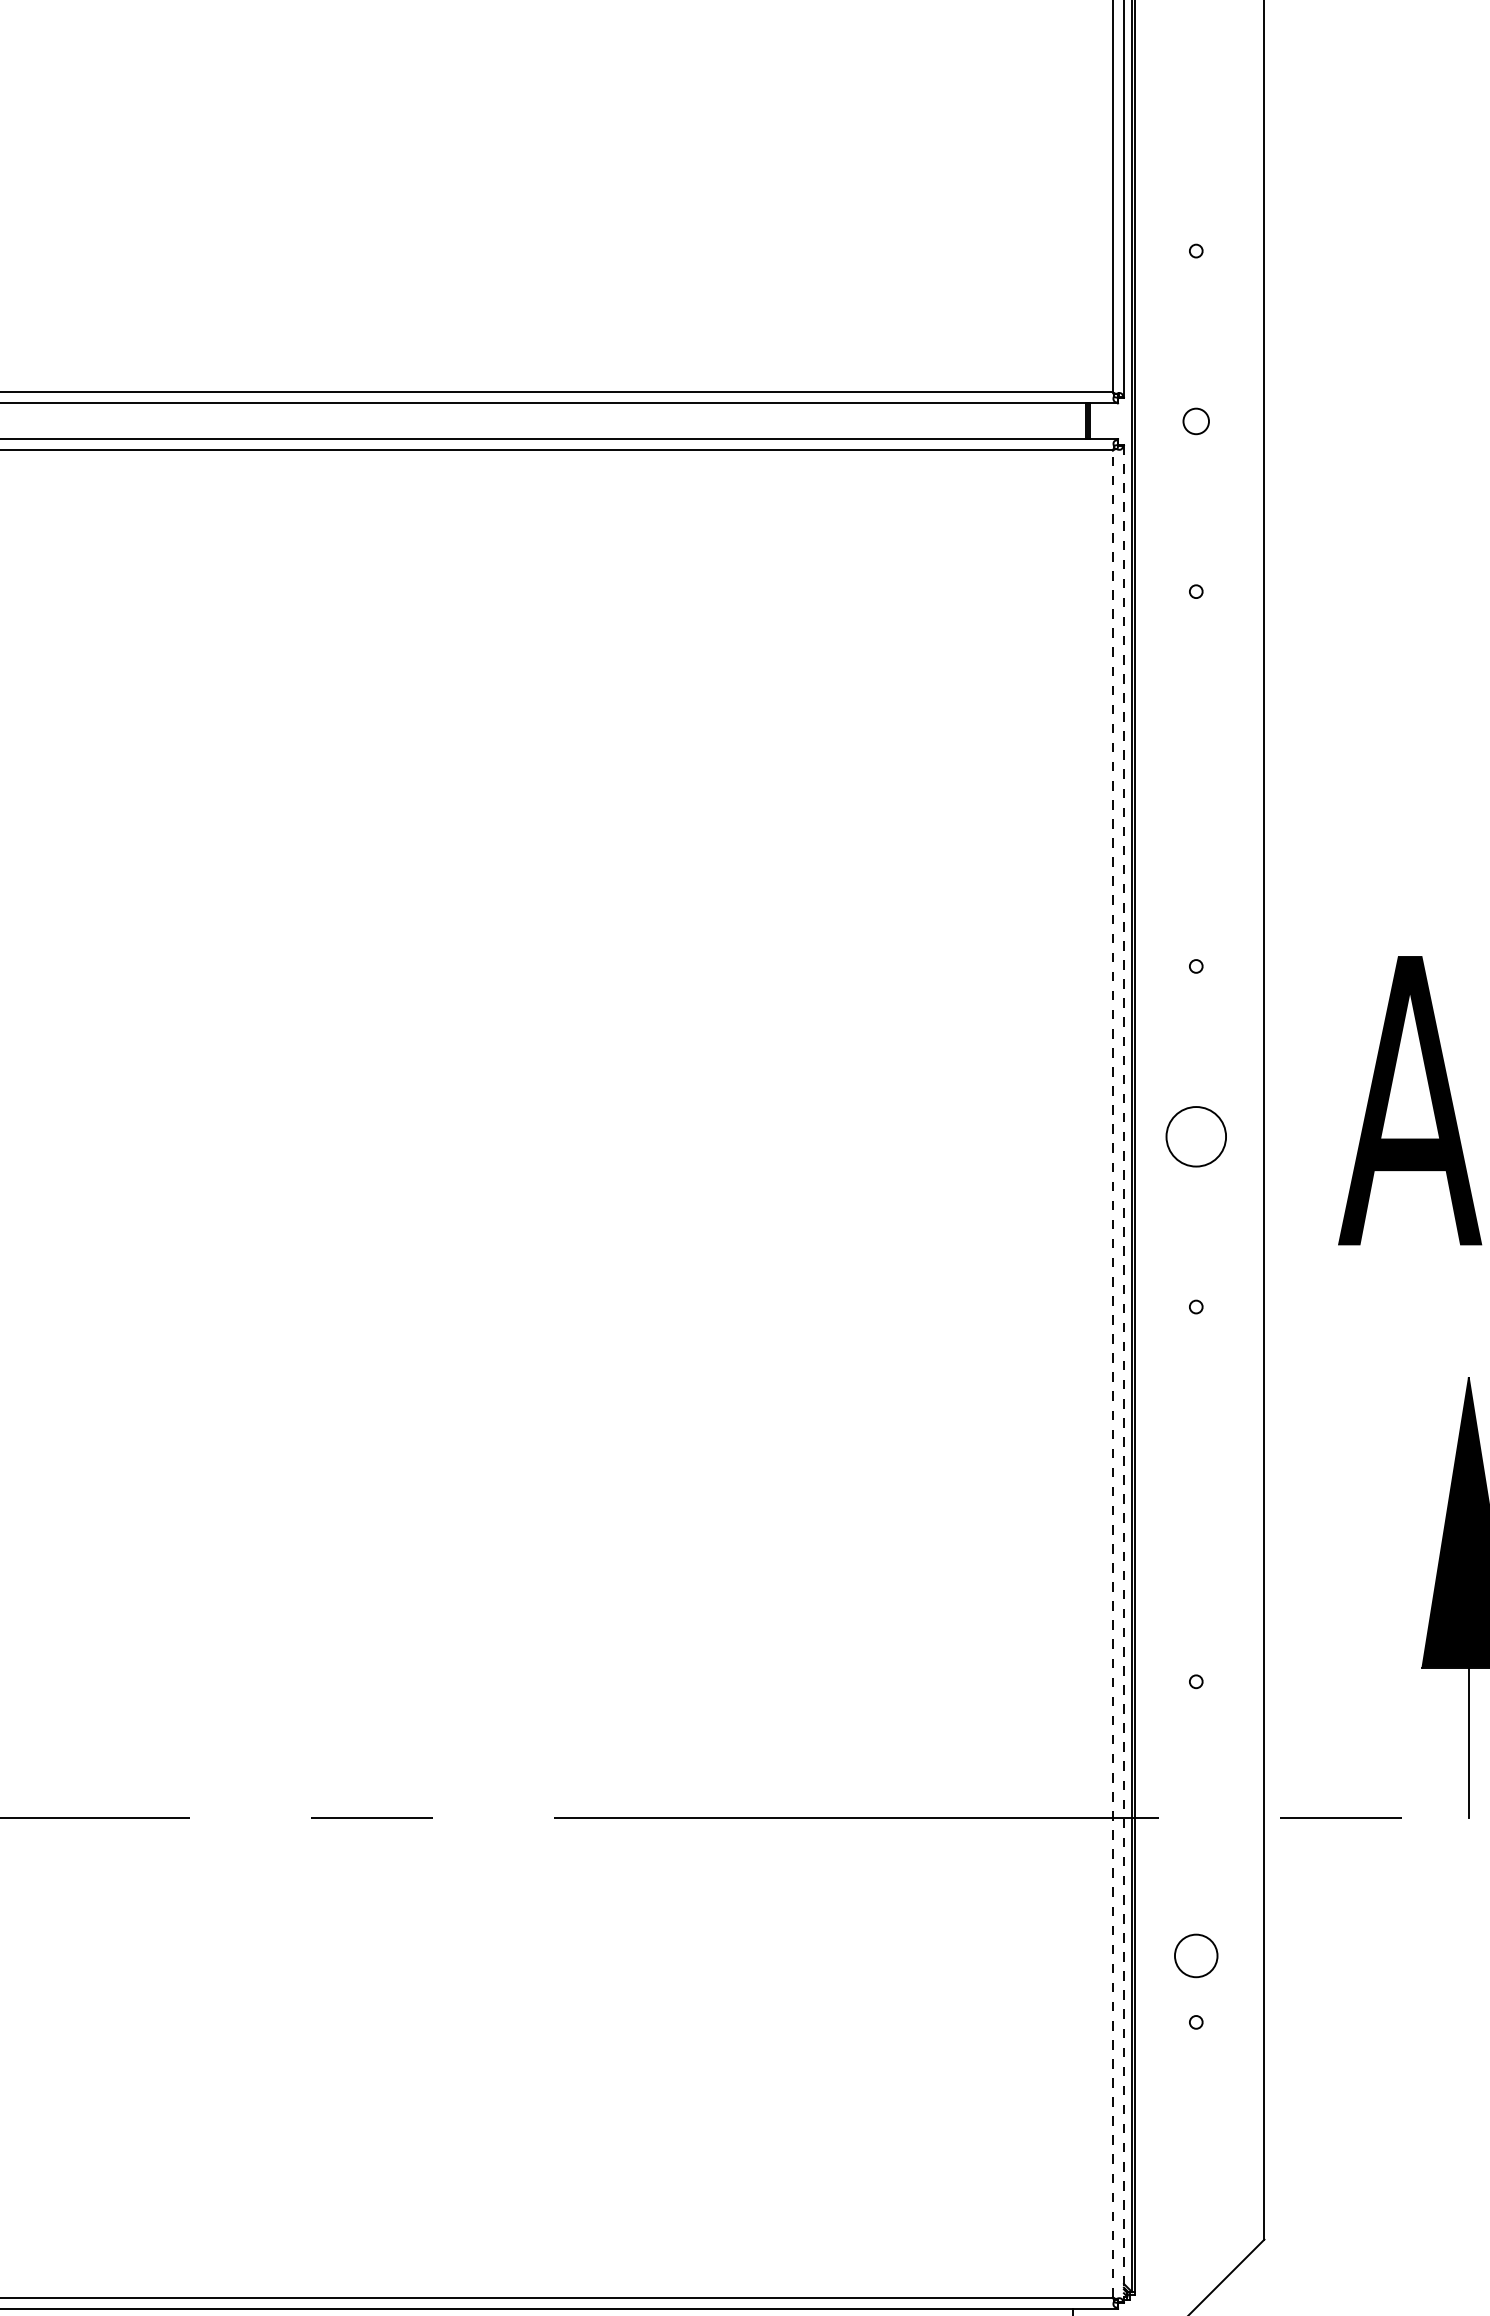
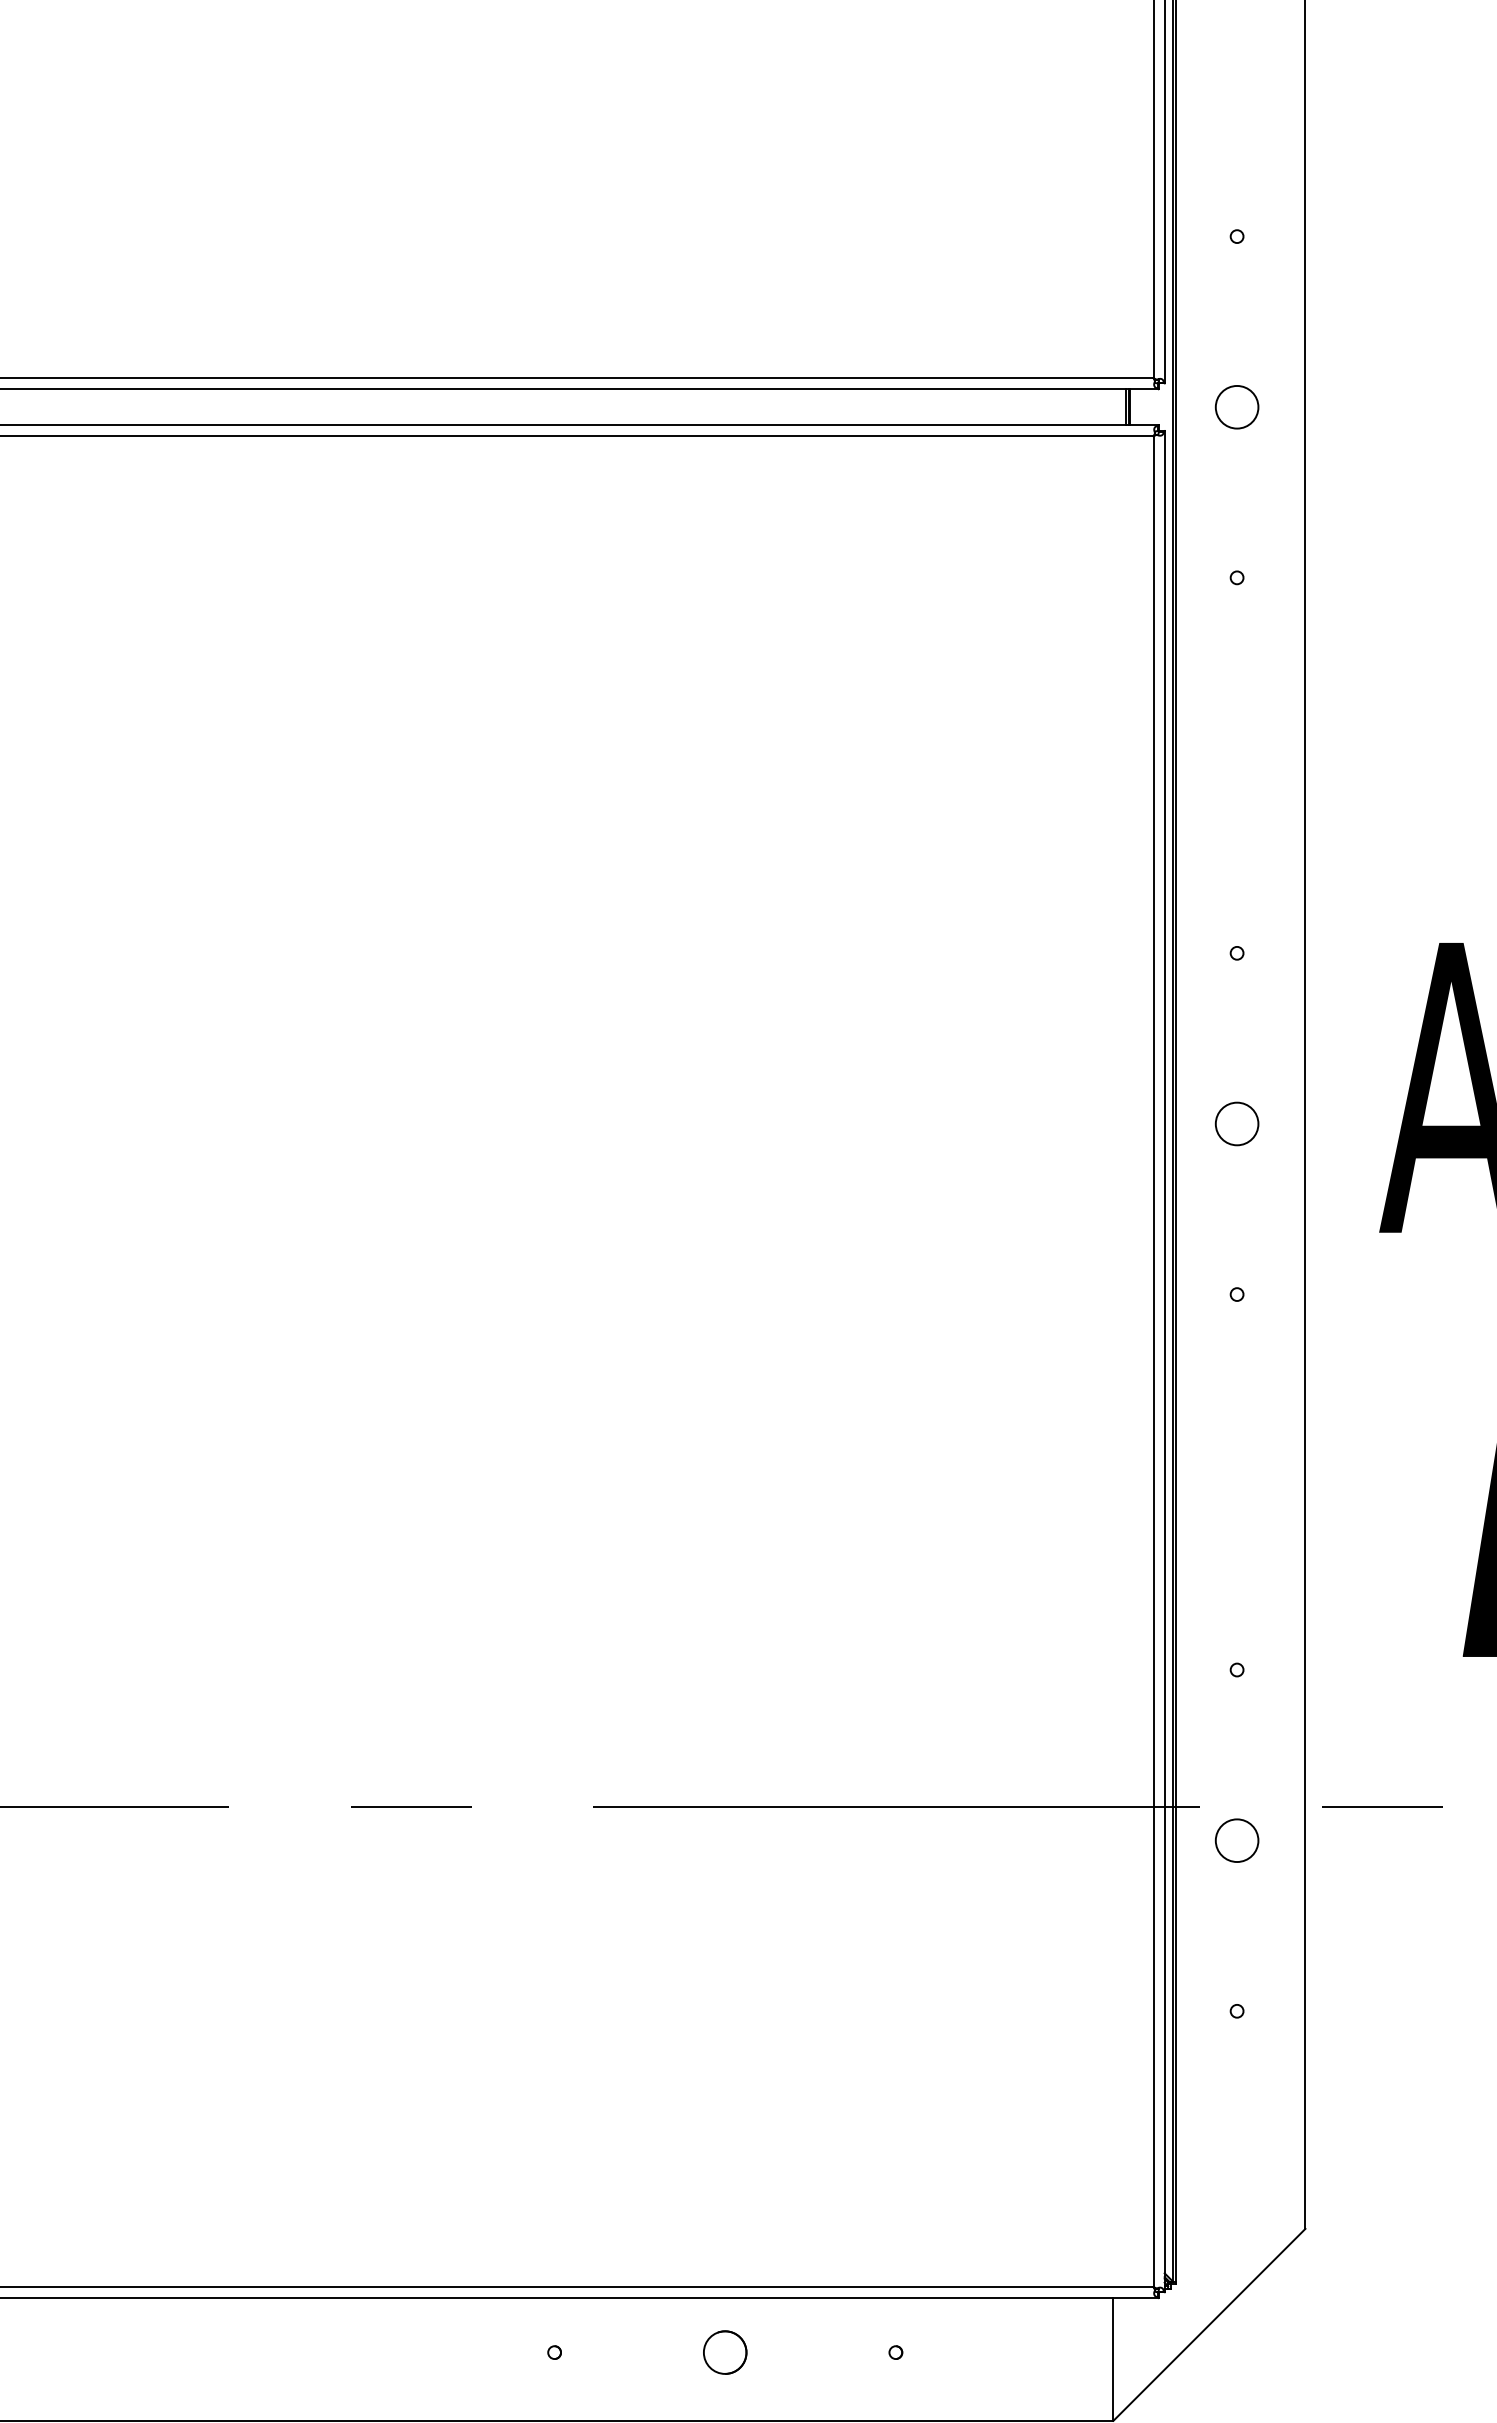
circle: (1195, 420) -> (1236, 406), size x1.67
circle: (1195, 1136) -> (1236, 1123), size x0.71
line: (1112, 1373) -> (1153, 1361), dashed -> solid
line: (1123, 1373) -> (1164, 1361), dashed -> solid
circle: (1195, 1955) -> (1236, 1840), moved

